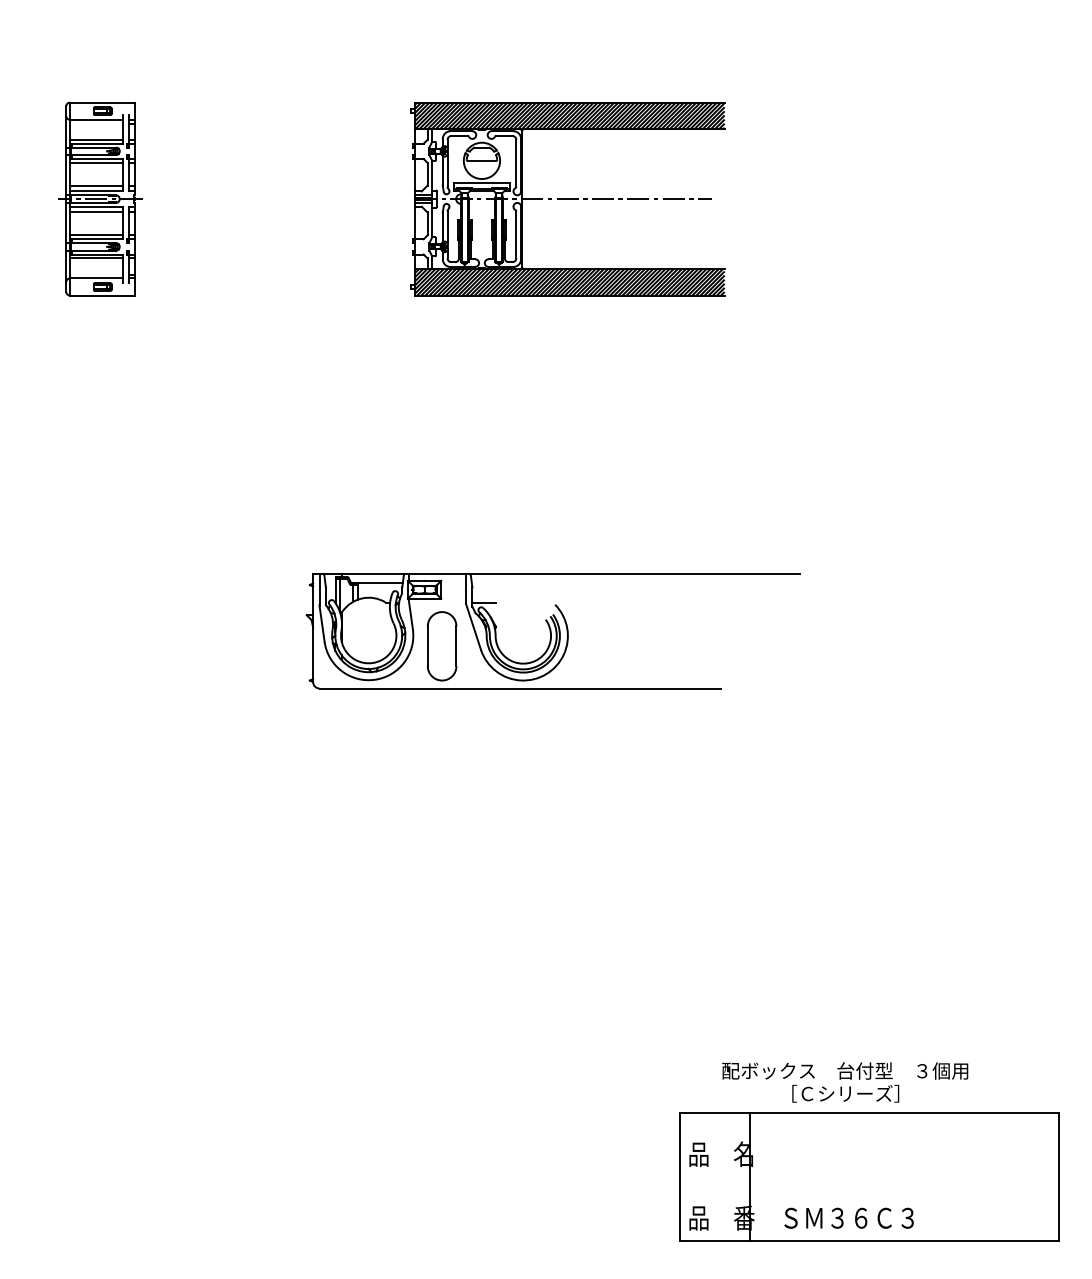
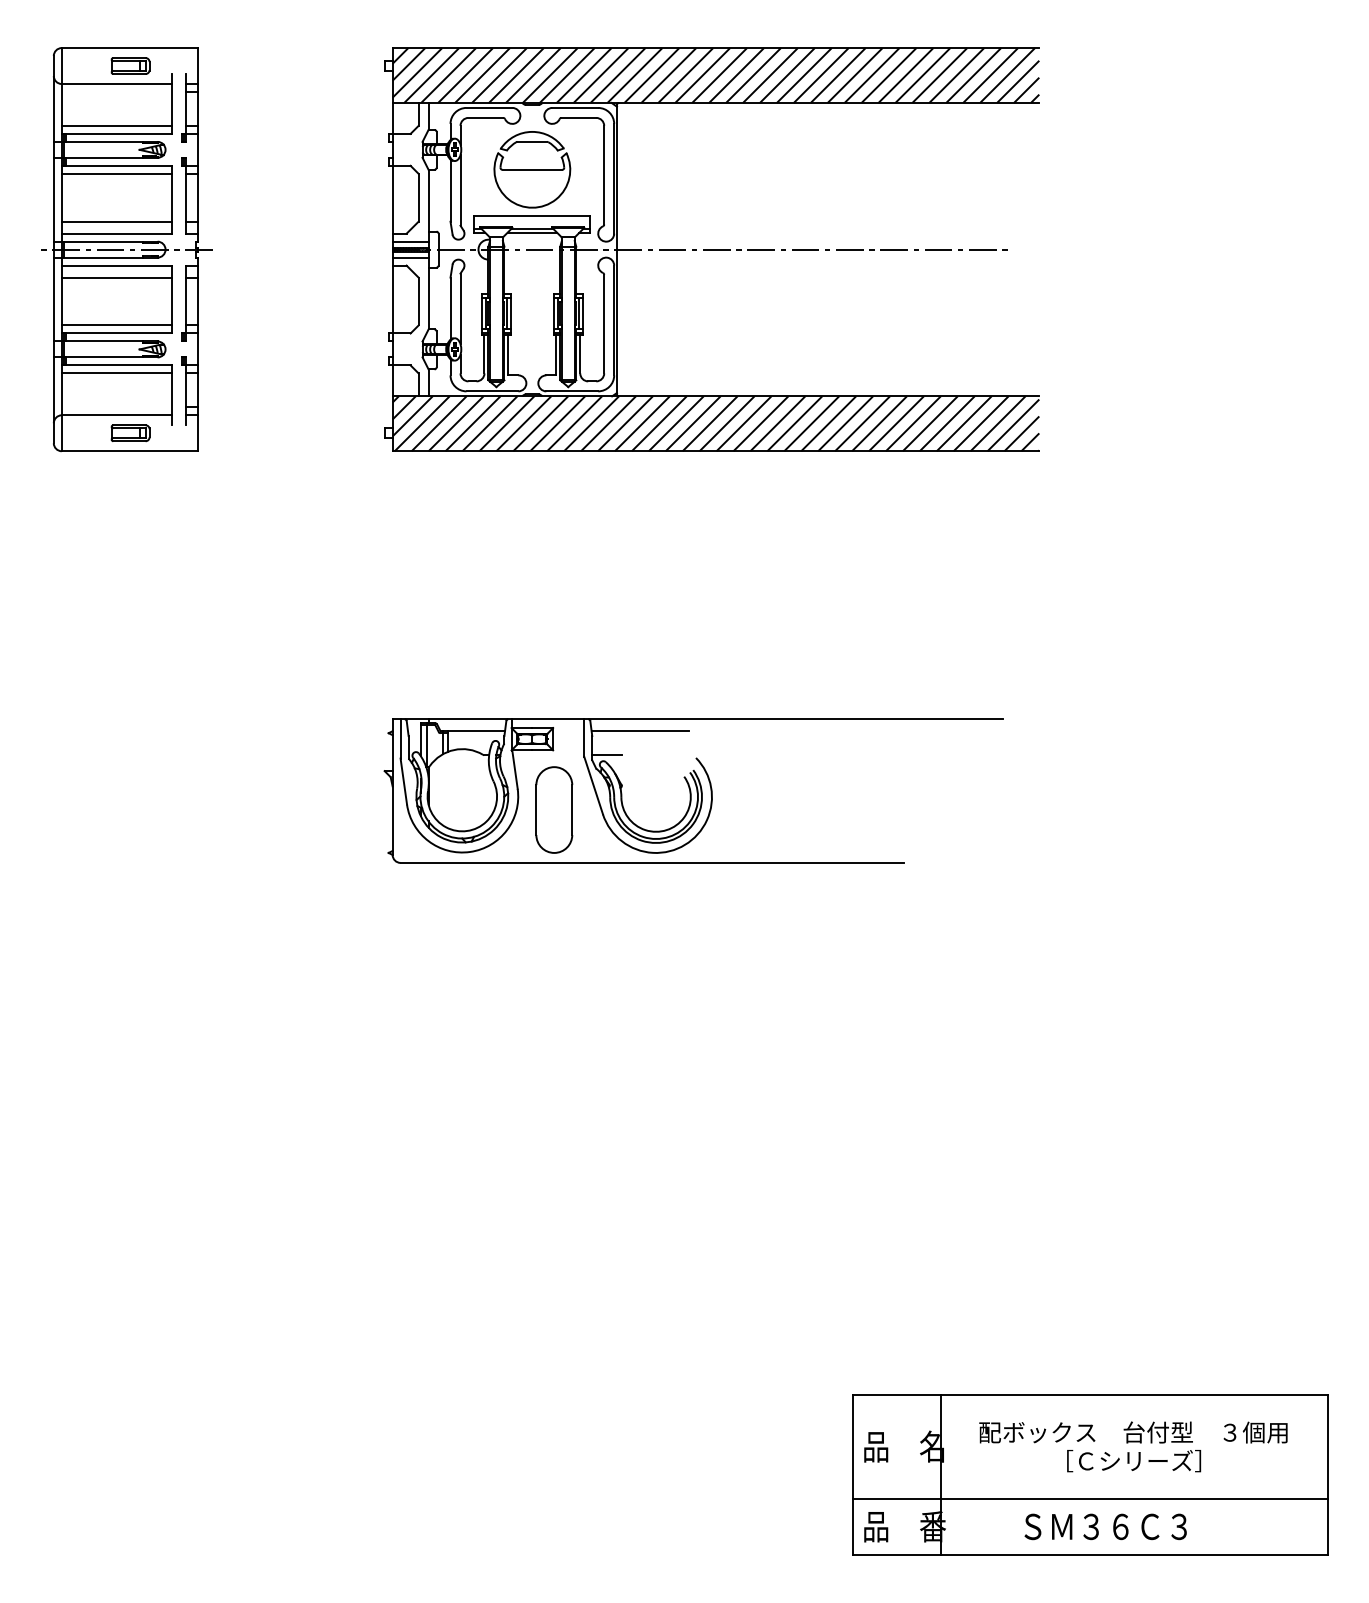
part: (101, 198) -> (127, 248), size x1.67
part: (567, 198) -> (711, 248), size x1.67
line: (510, 583) -> (640, 731), added
text: (845, 1082) -> (1133, 1446), moved
line: (869, 1196) -> (1089, 1499), added
text: (848, 1217) -> (1104, 1525), moved

